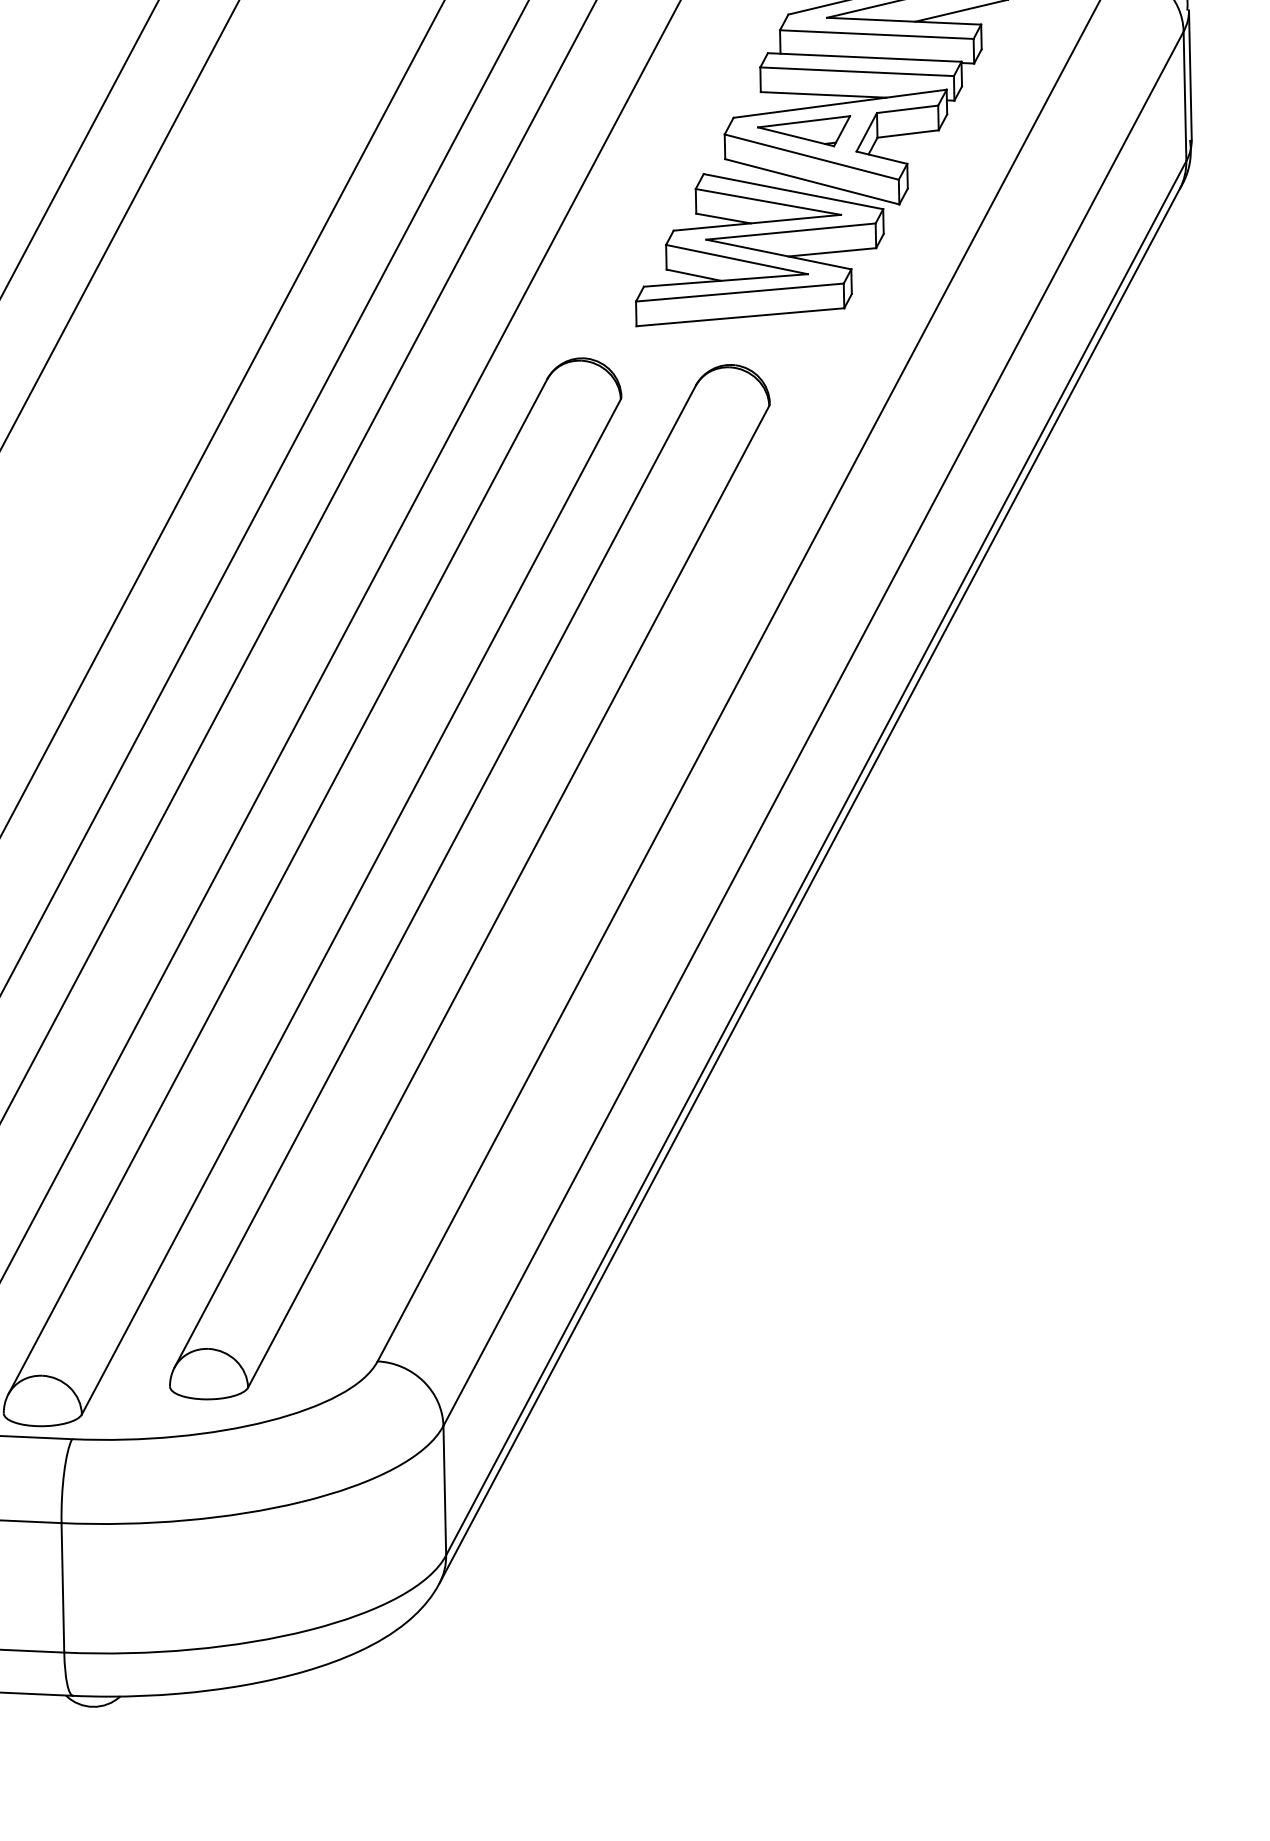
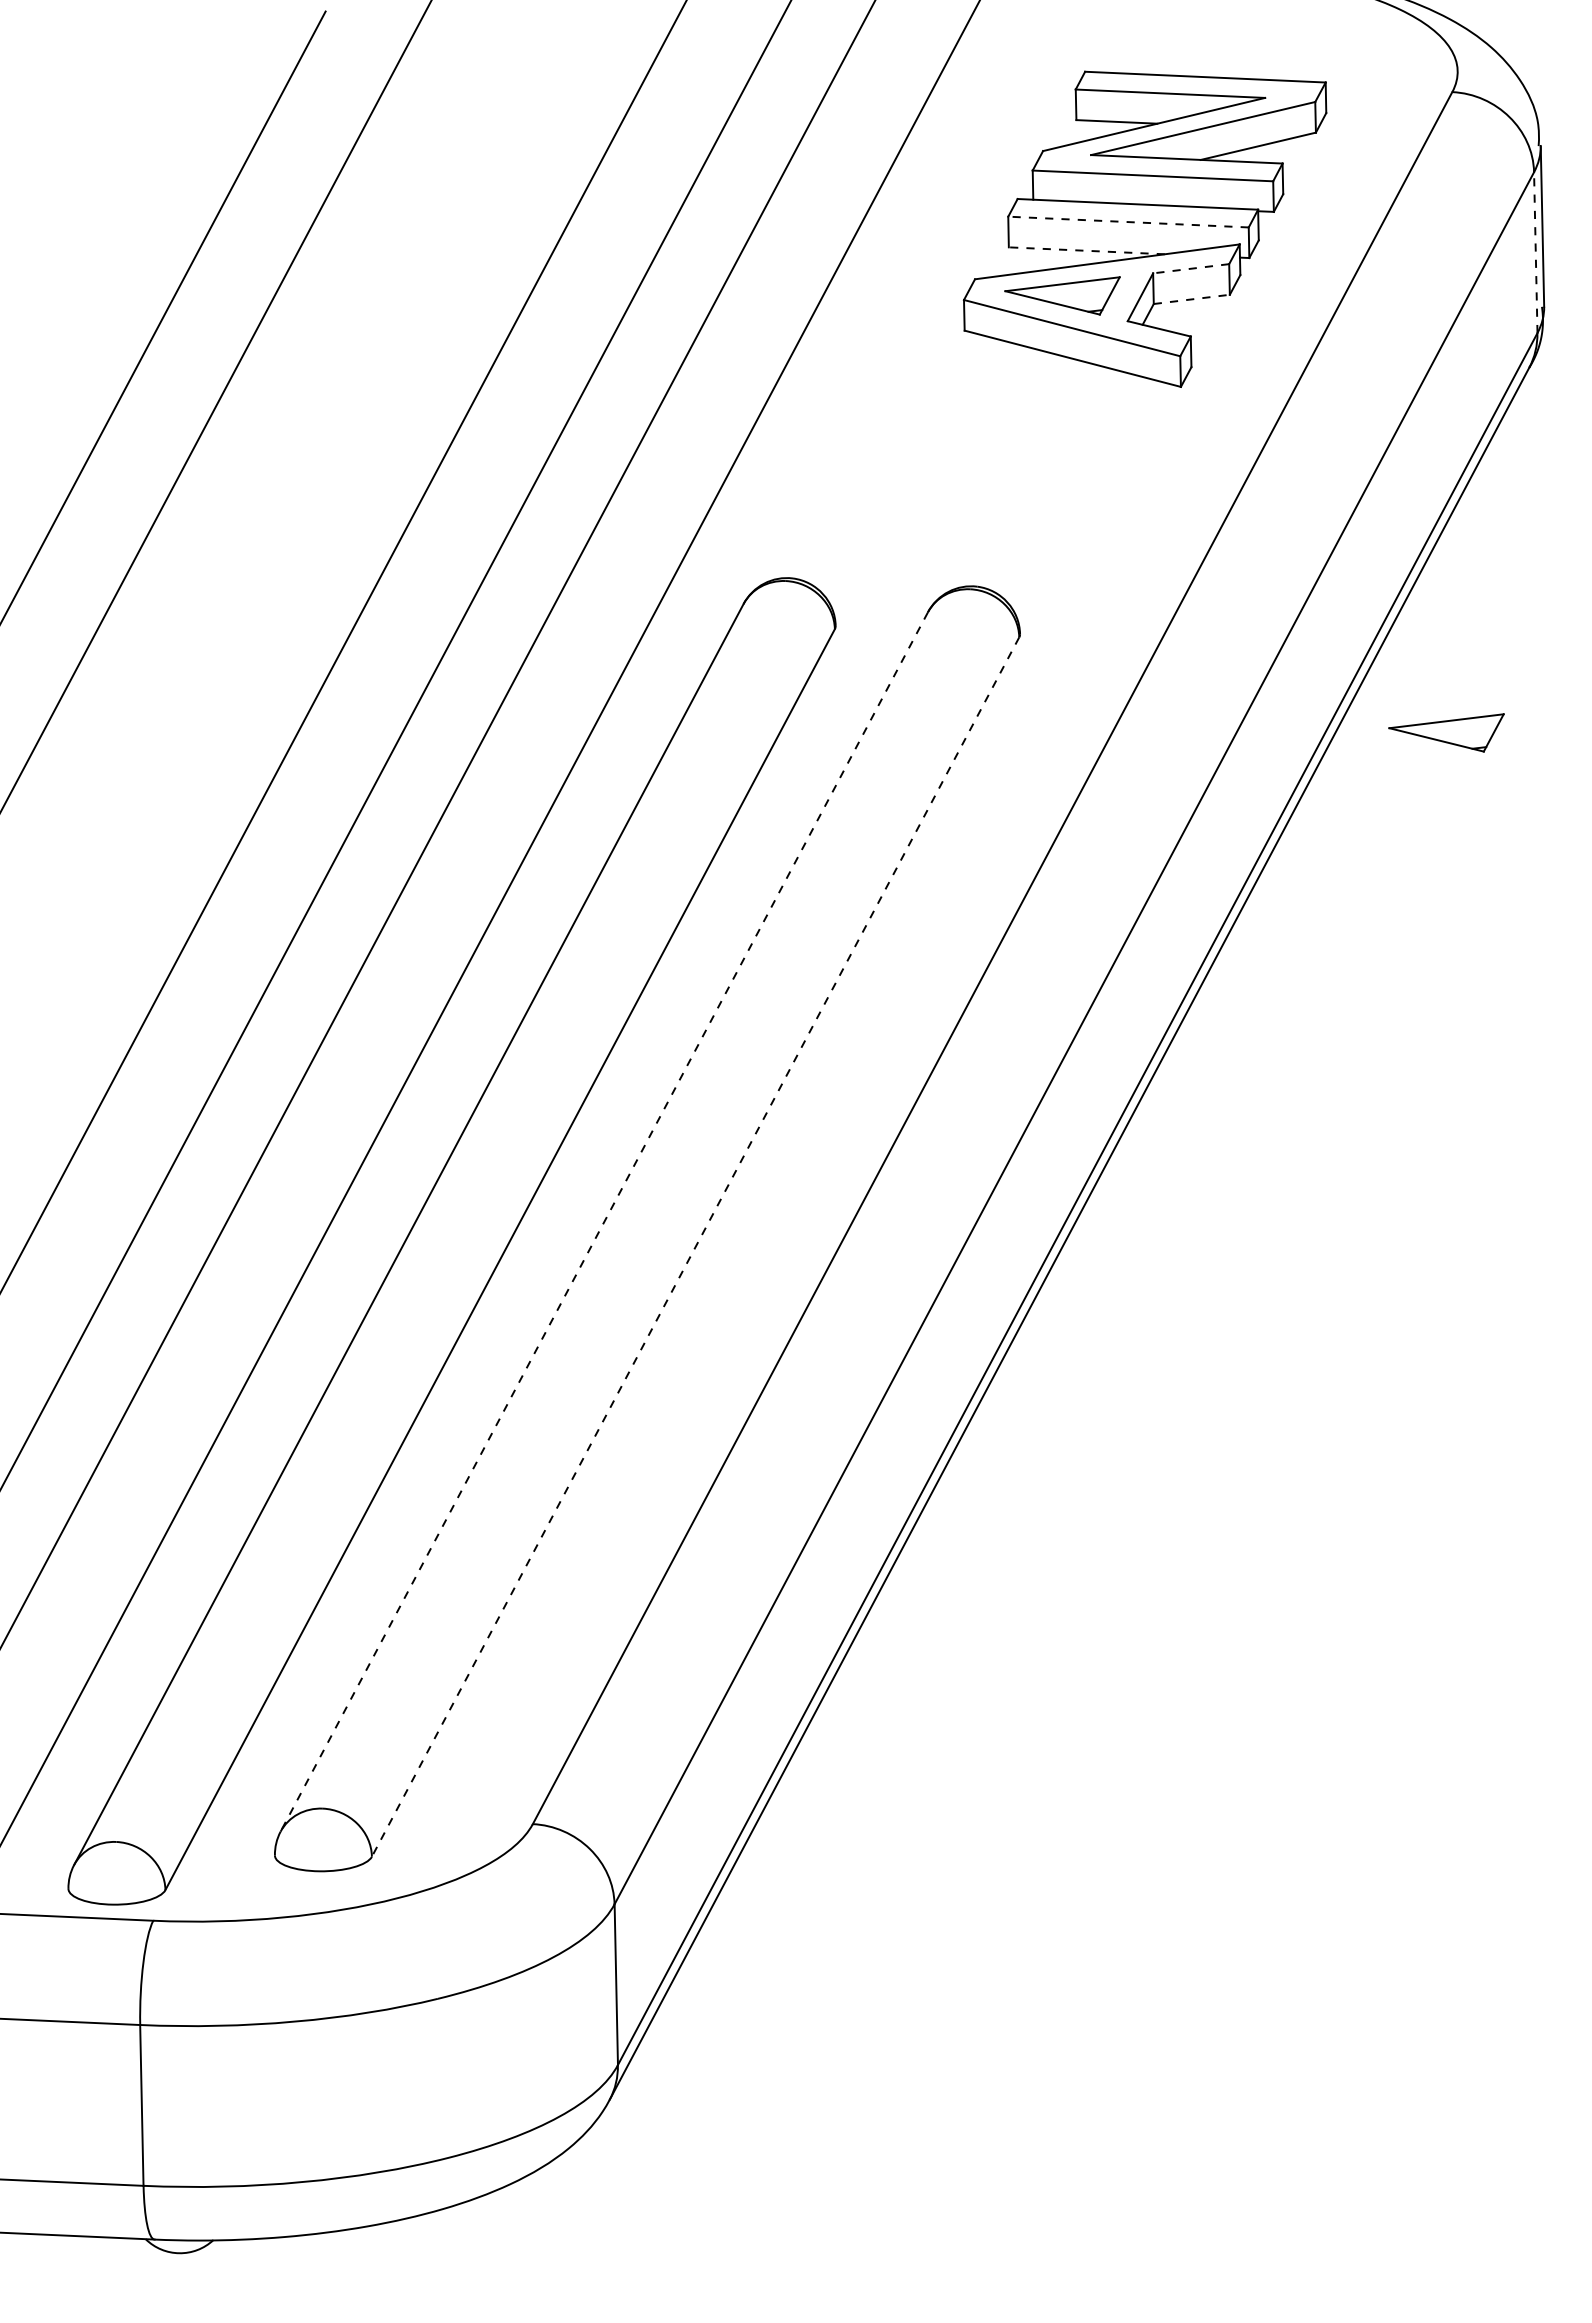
line: (857, 72) -> (1128, 222), solid -> dashed
line: (823, 94) -> (1086, 250), solid -> dashed
line: (1184, 96) -> (1535, 252), solid -> dashed
line: (907, 109) -> (1190, 268), solid -> dashed
line: (908, 134) -> (1192, 299), solid -> dashed
part: (759, 249) -> (1007, 443), removed
part: (1113, 482) -> (1446, 732), added
line: (435, 877) -> (604, 1222), solid -> dashed
line: (508, 897) -> (695, 1247), solid -> dashed

